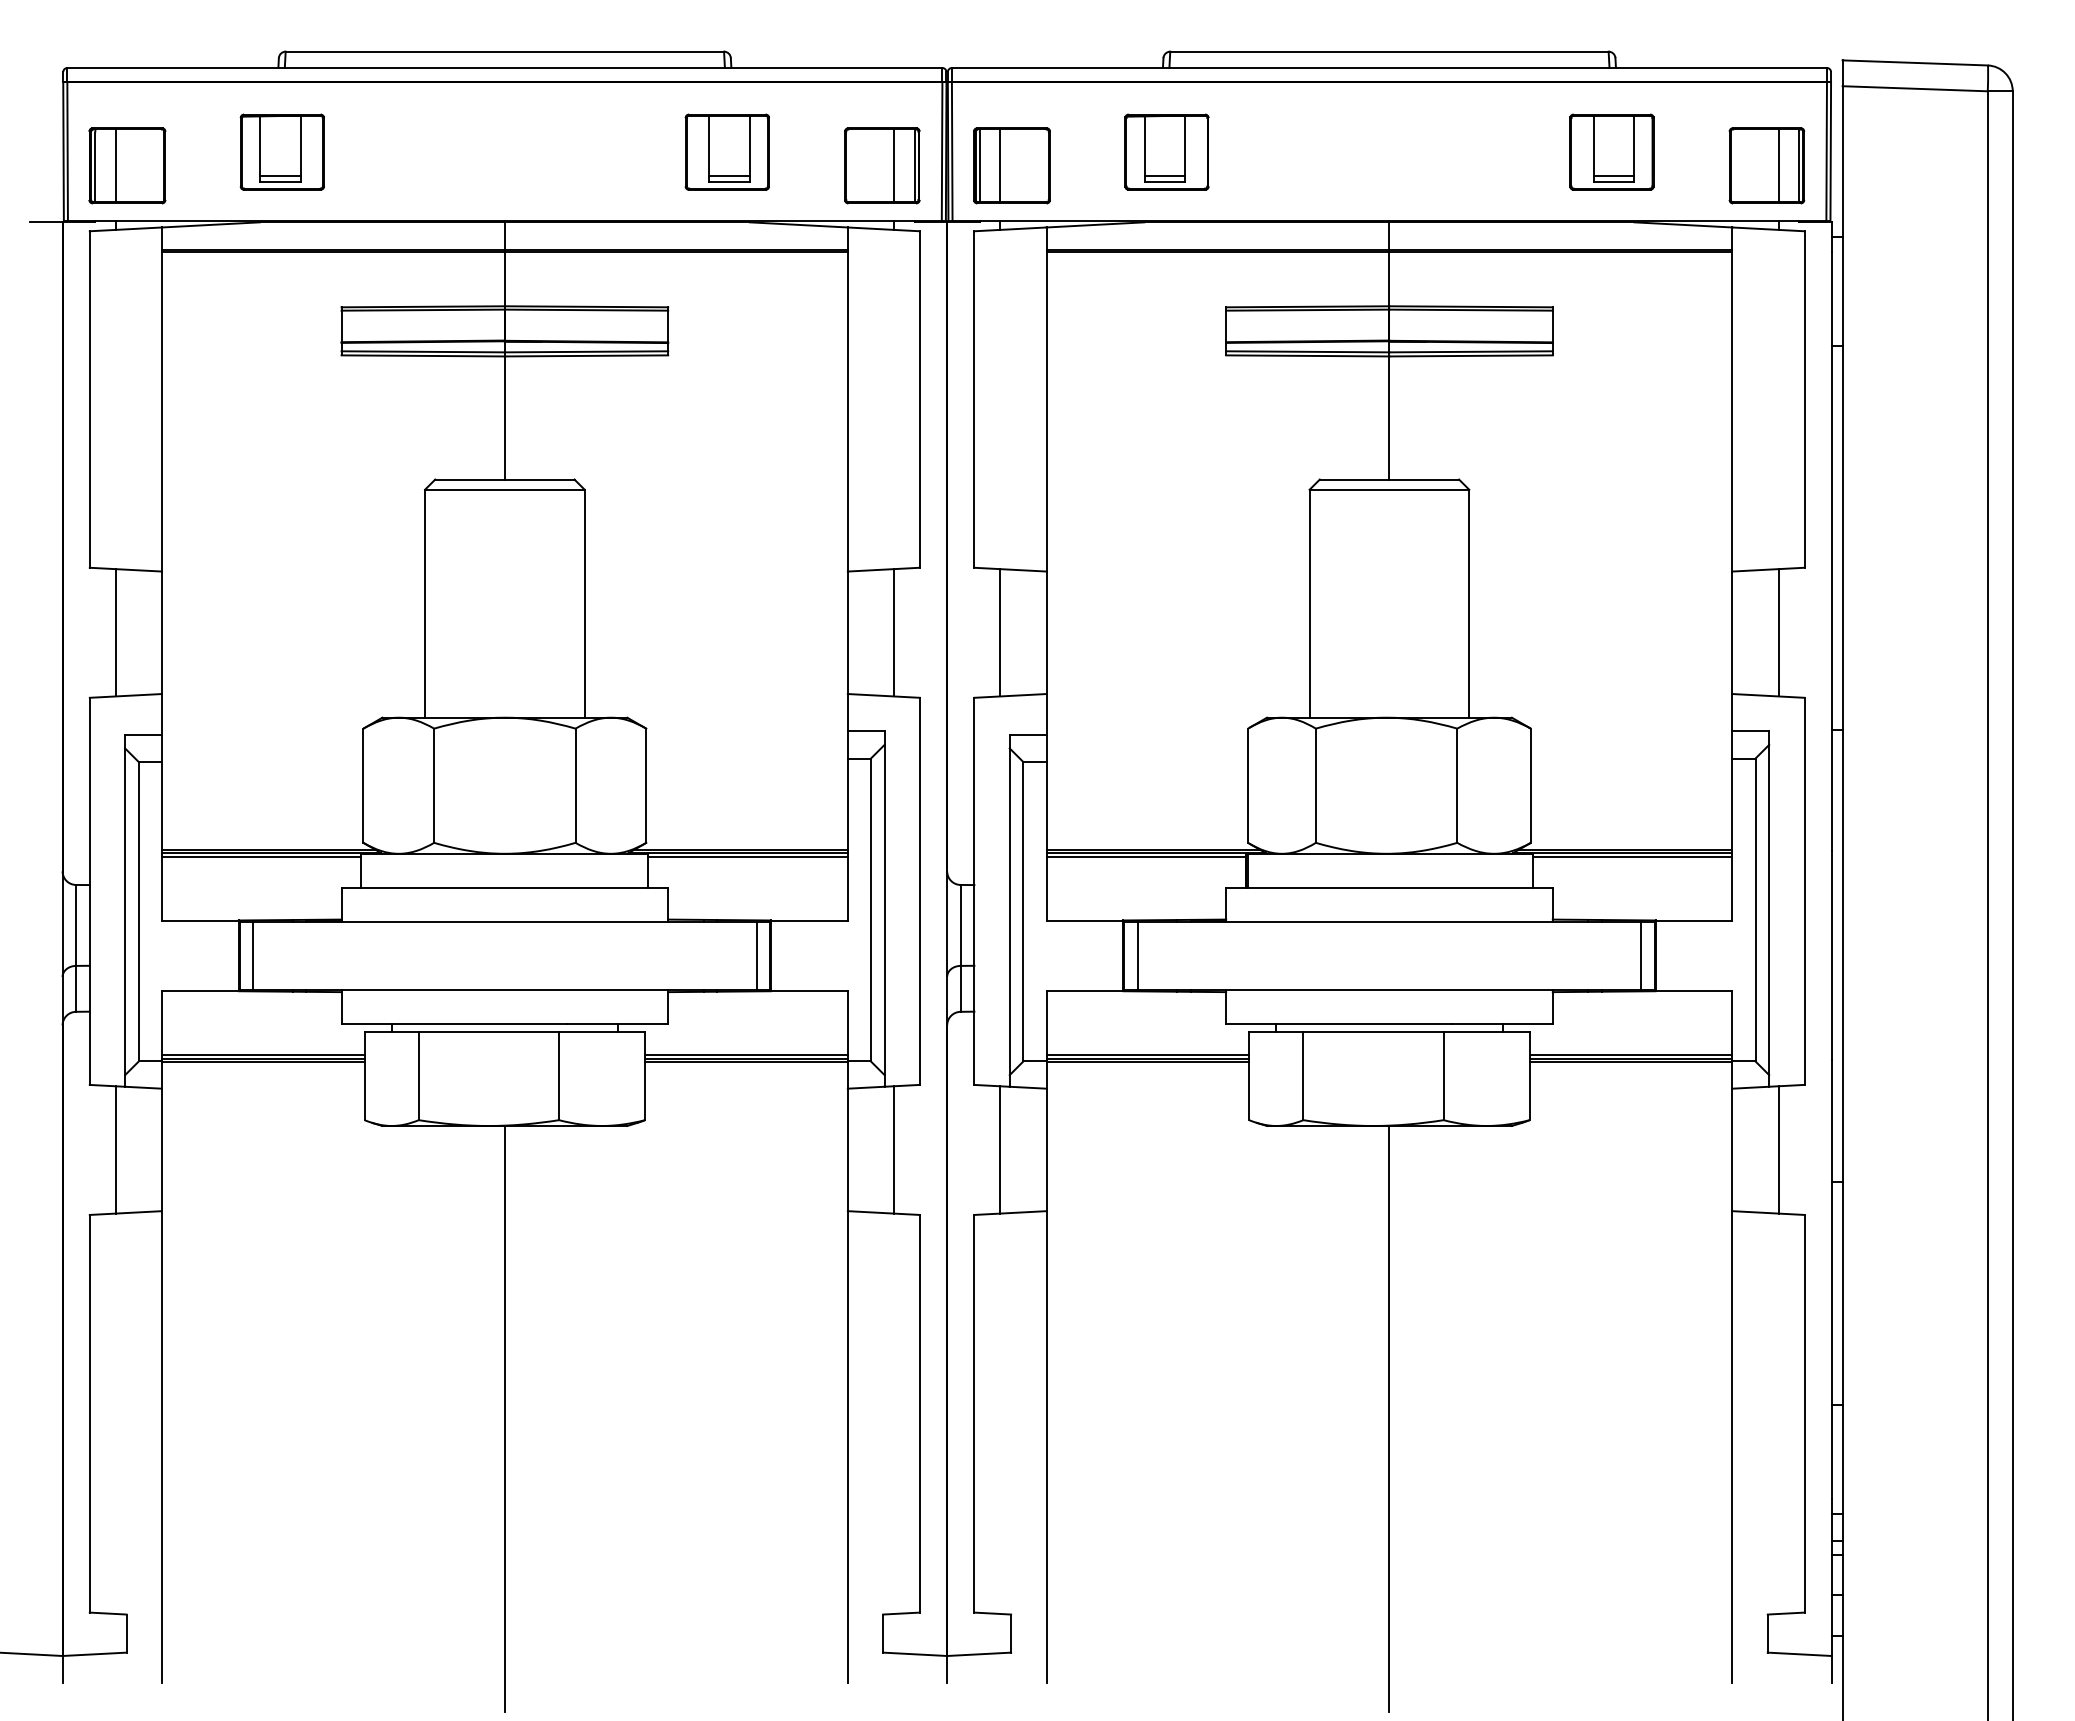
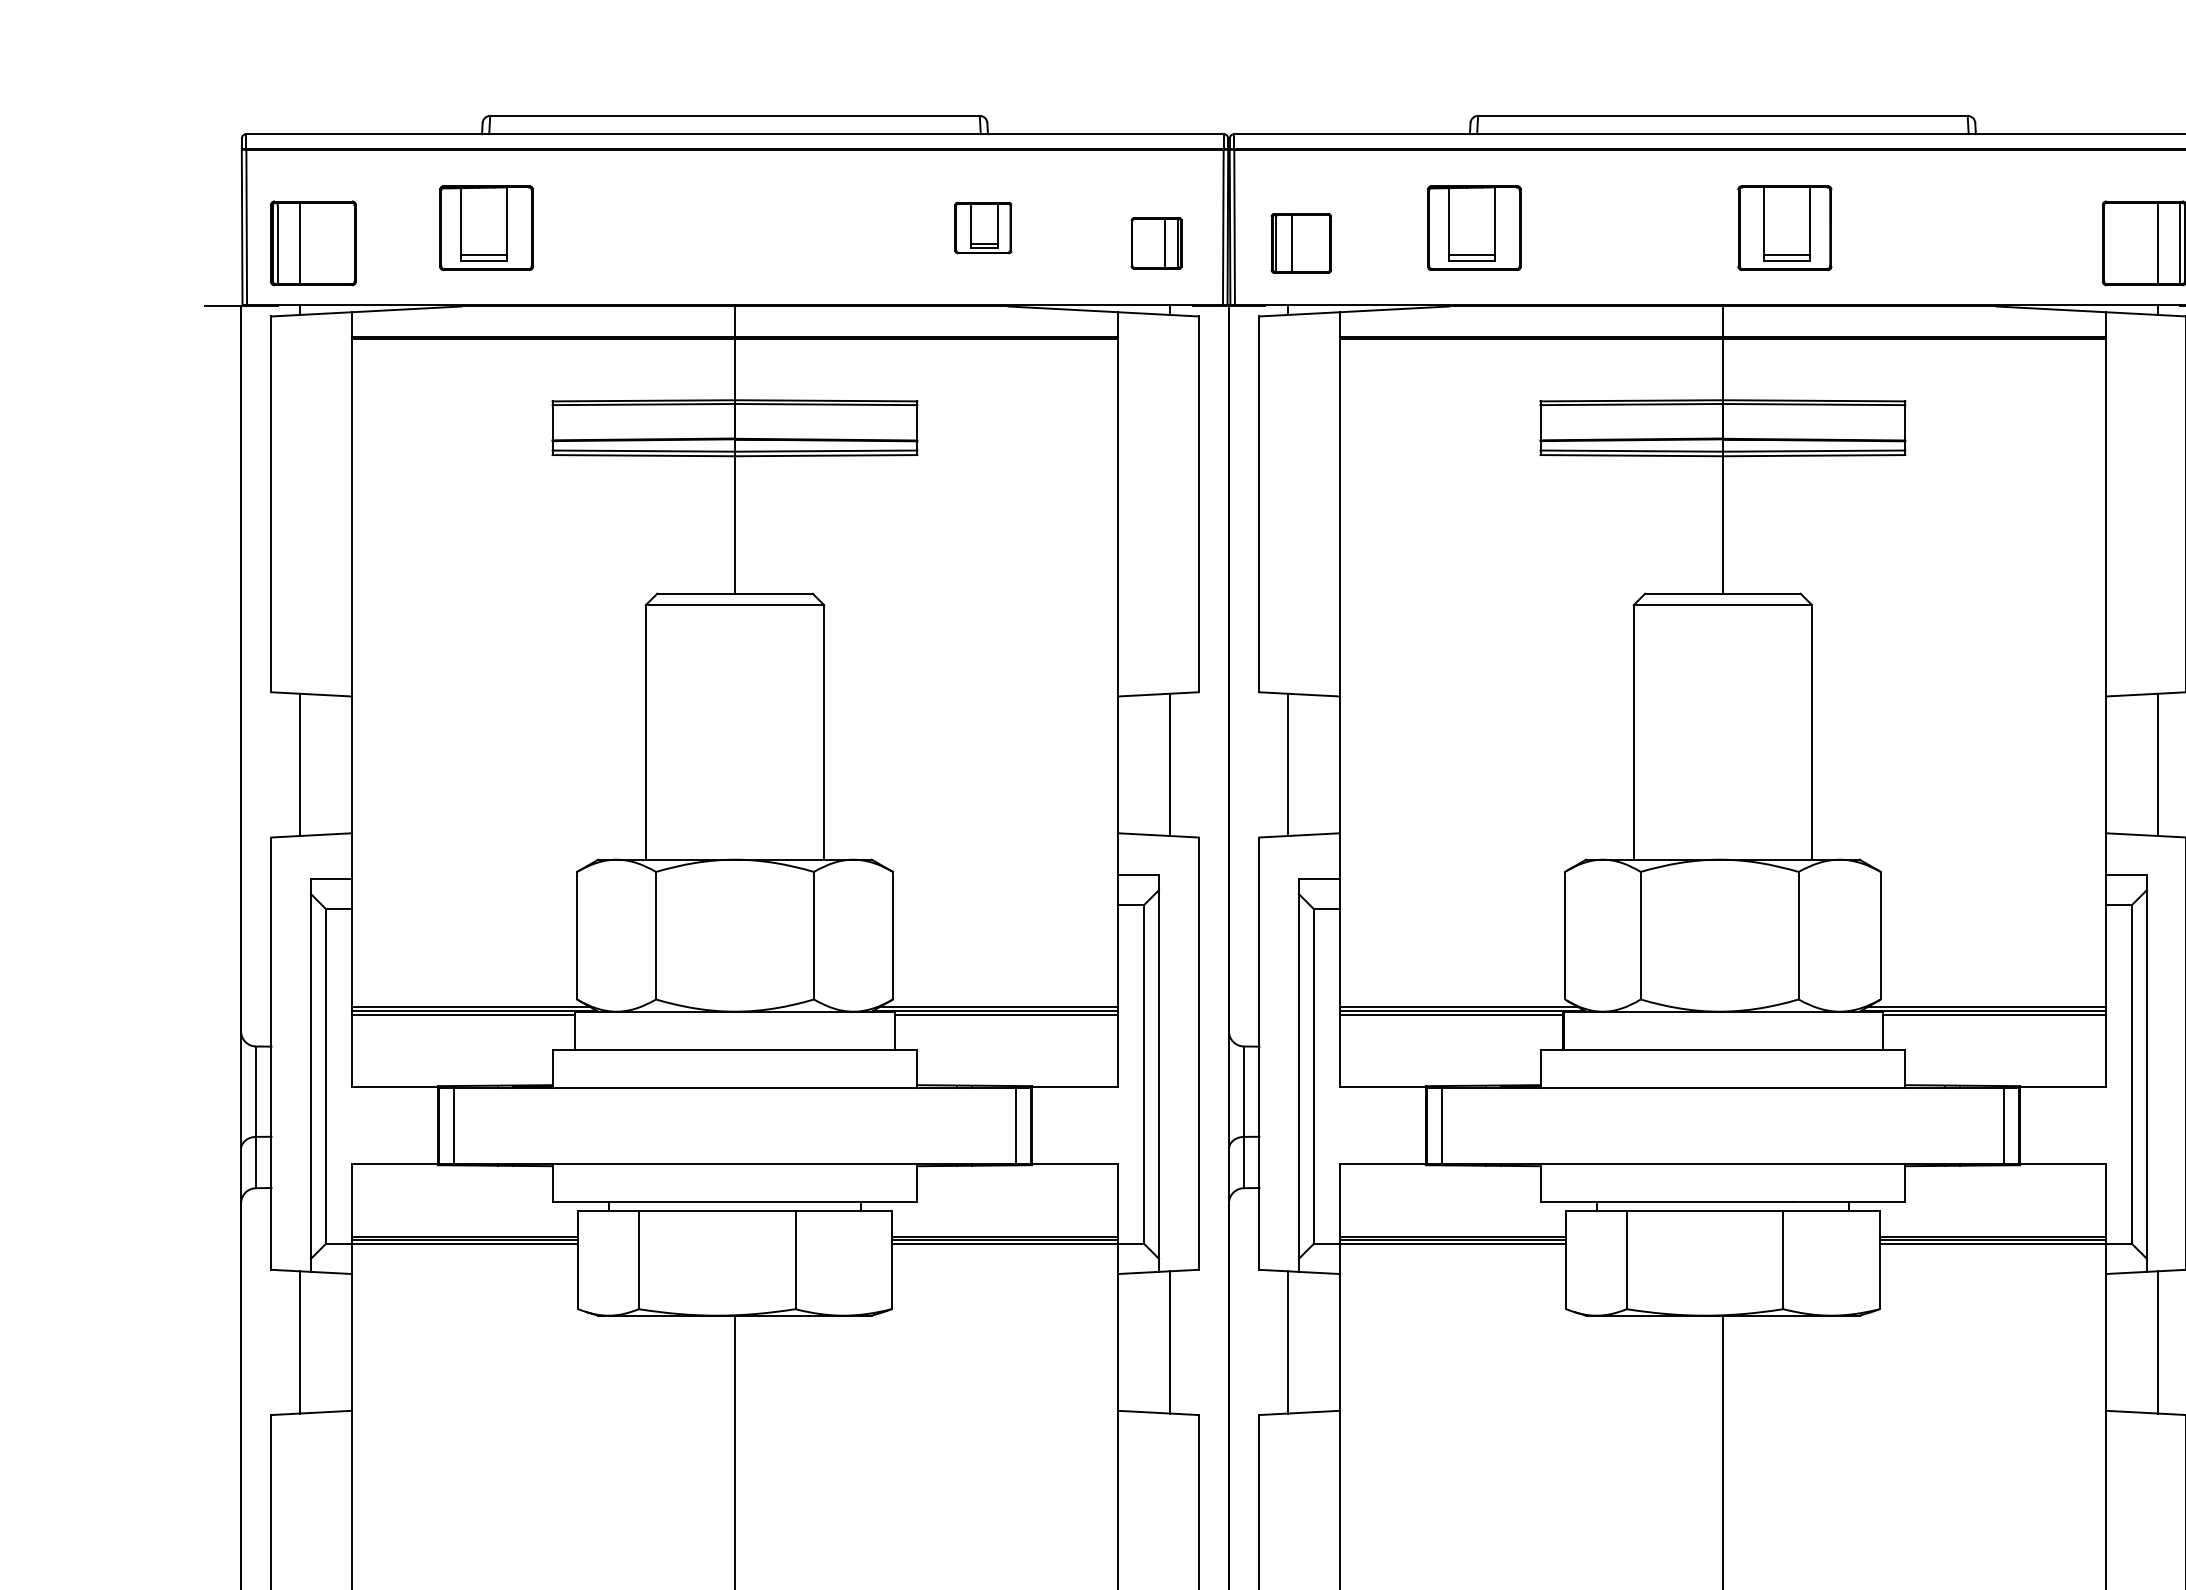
part: (726, 151) -> (982, 227), size x0.6
part: (1611, 151) -> (1784, 227), moved
part: (882, 165) -> (1156, 243), size x0.6
part: (1011, 165) -> (1300, 243), size x0.7

